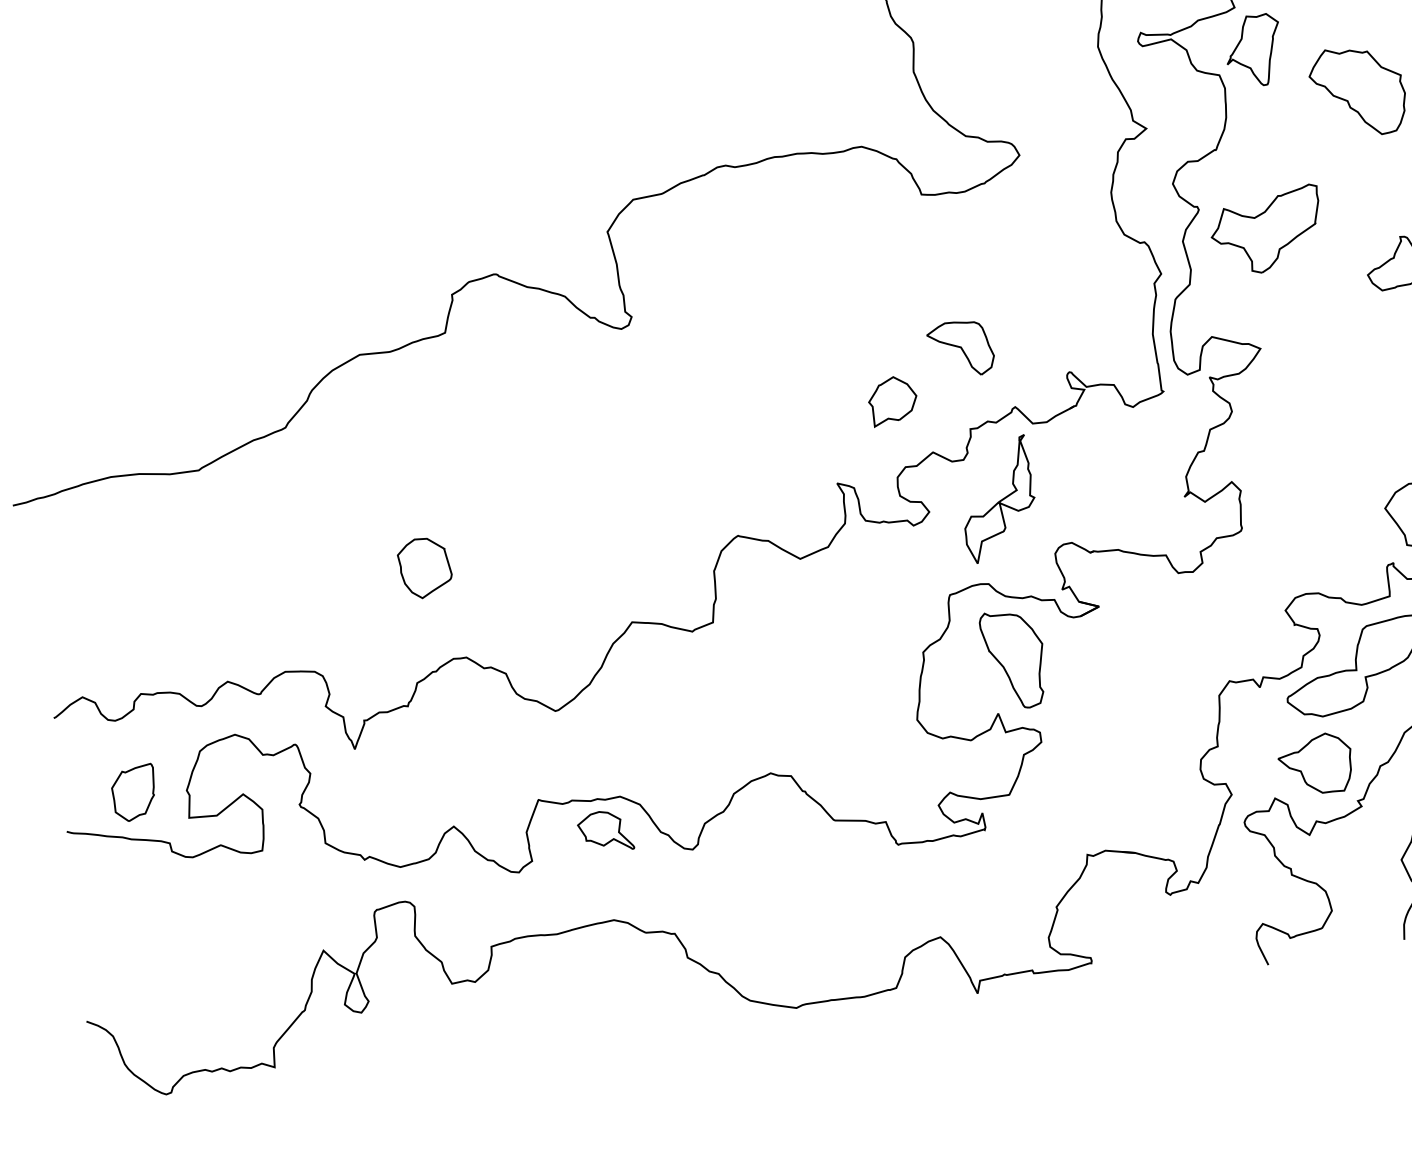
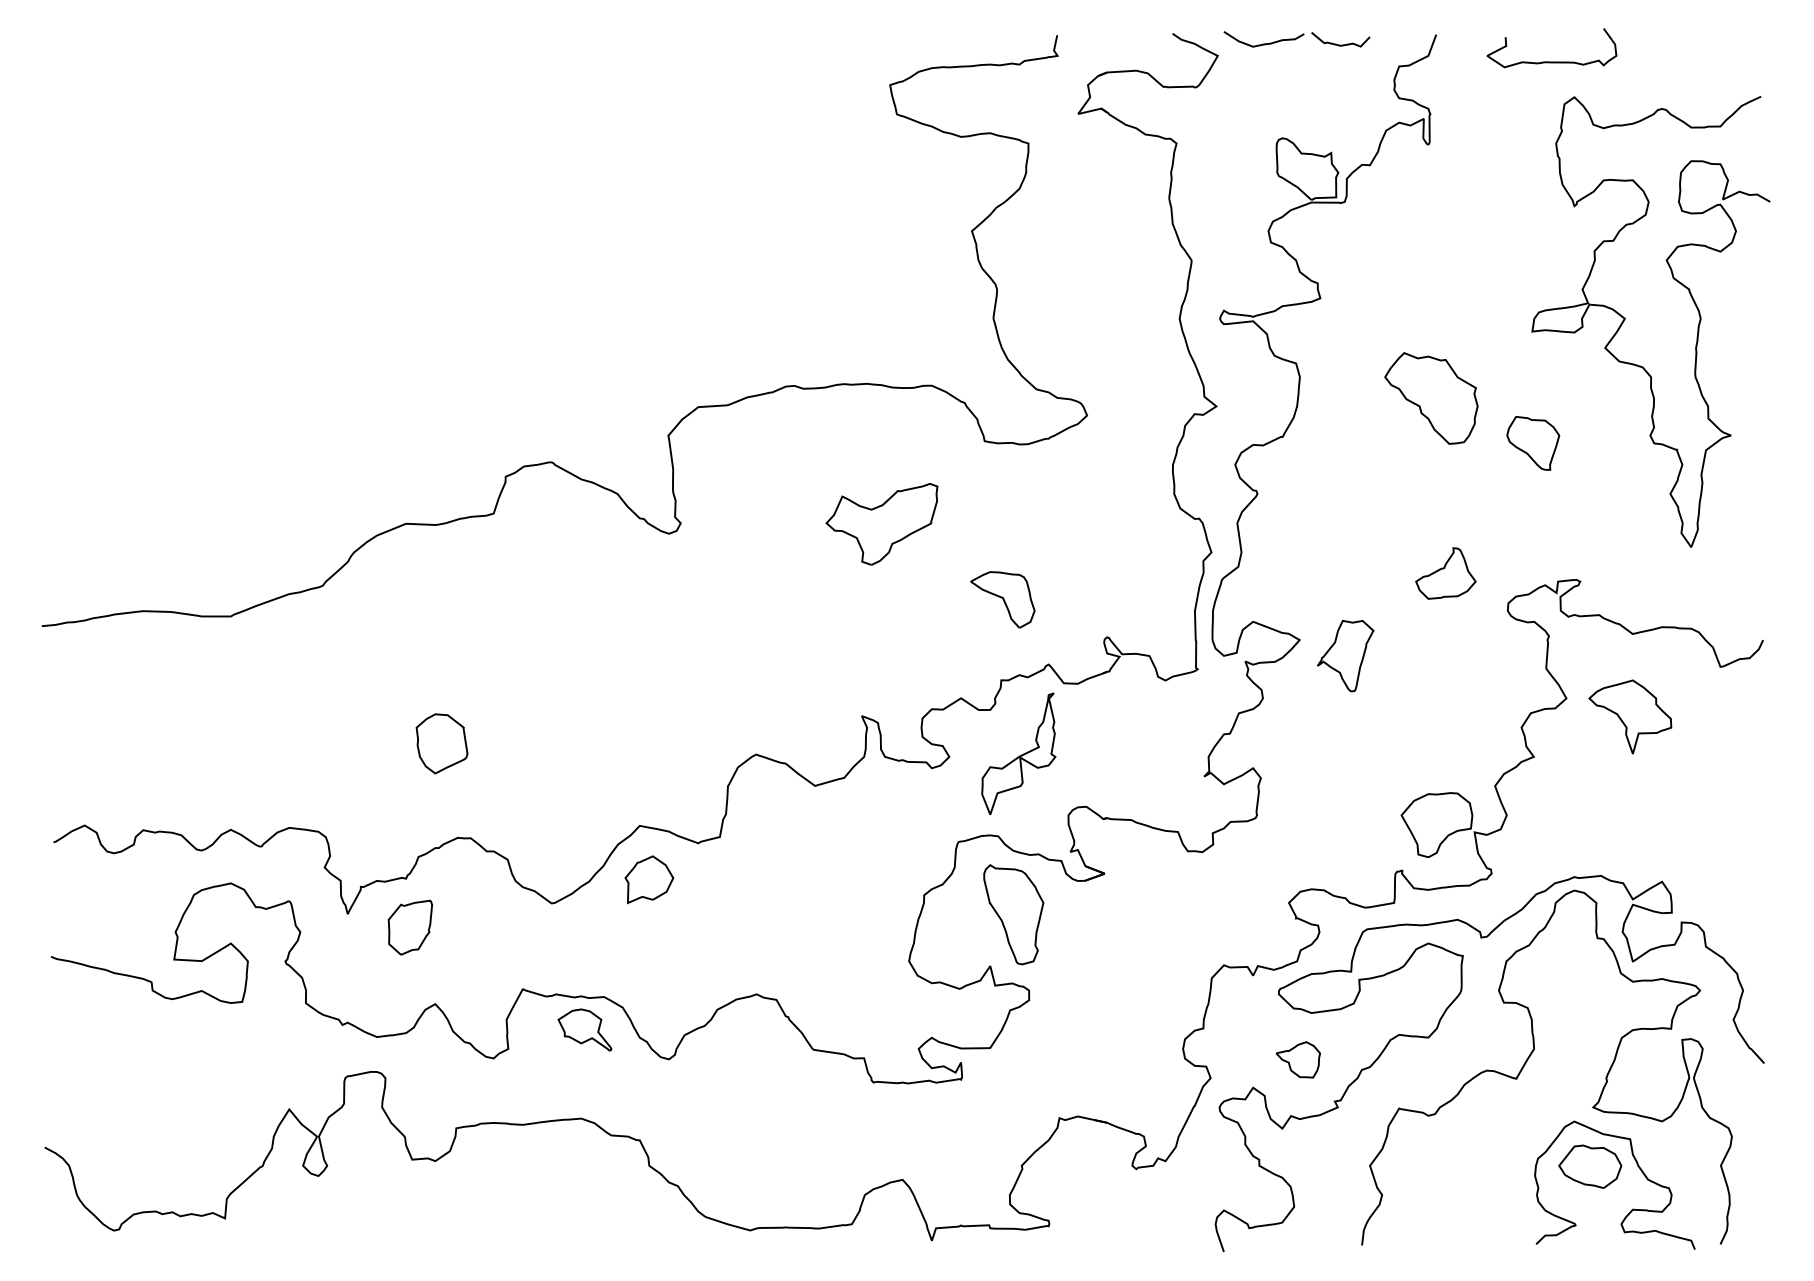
part: (1253, 50) -> (1345, 655), moved
part: (1266, 231) -> (881, 524), moved
part: (893, 400) -> (649, 879), moved
part: (1316, 764) -> (1298, 1059), size x0.6
part: (133, 793) -> (409, 927), moved

